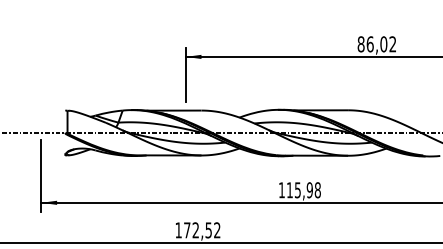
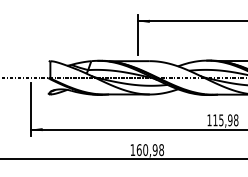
text: (202, 230) -> (150, 150), 172,52 -> 160,98

